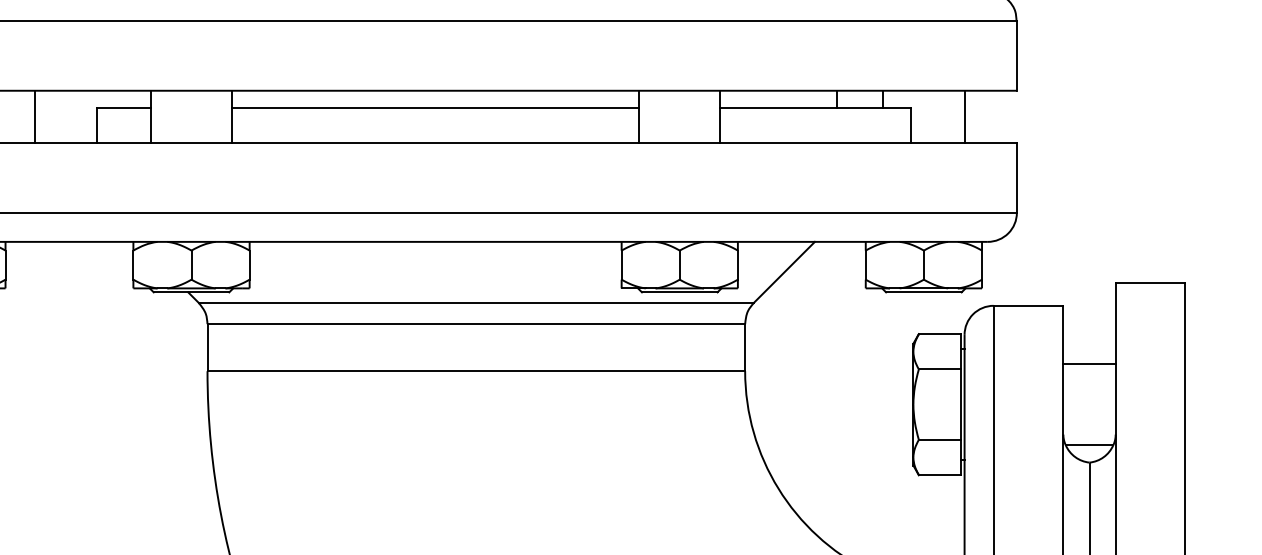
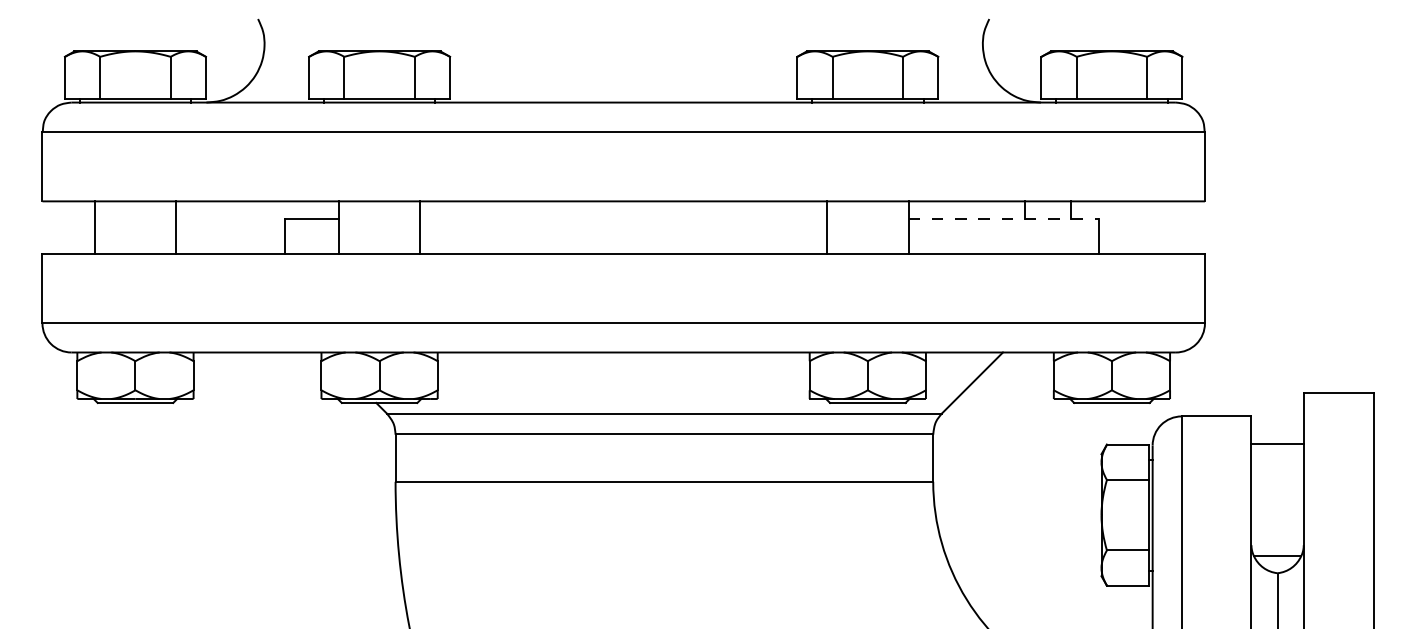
line: (435, 107) -> (623, 218), removed
line: (816, 107) -> (1004, 218), solid -> dashed
line: (34, 116) -> (222, 227), removed
line: (964, 116) -> (1152, 227), removed
line: (1089, 363) -> (1277, 443), moved

